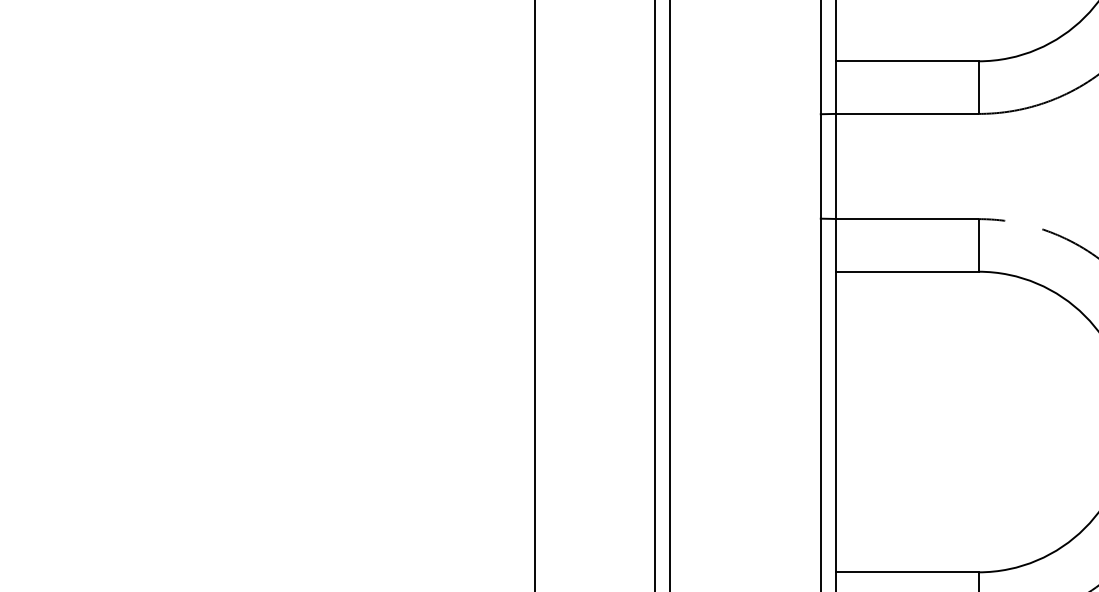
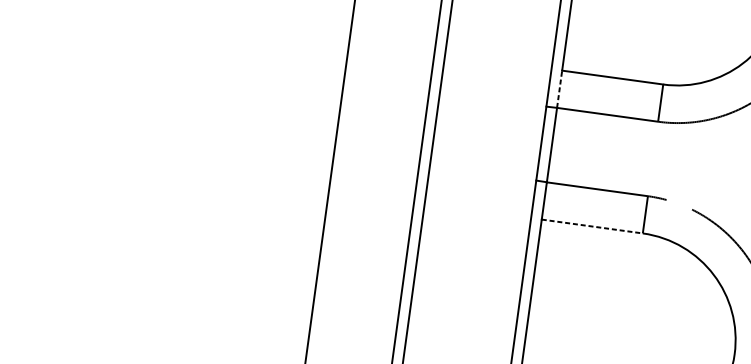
line: (835, 87) -> (559, 89), solid -> dashed
line: (907, 271) -> (592, 226), solid -> dashed

